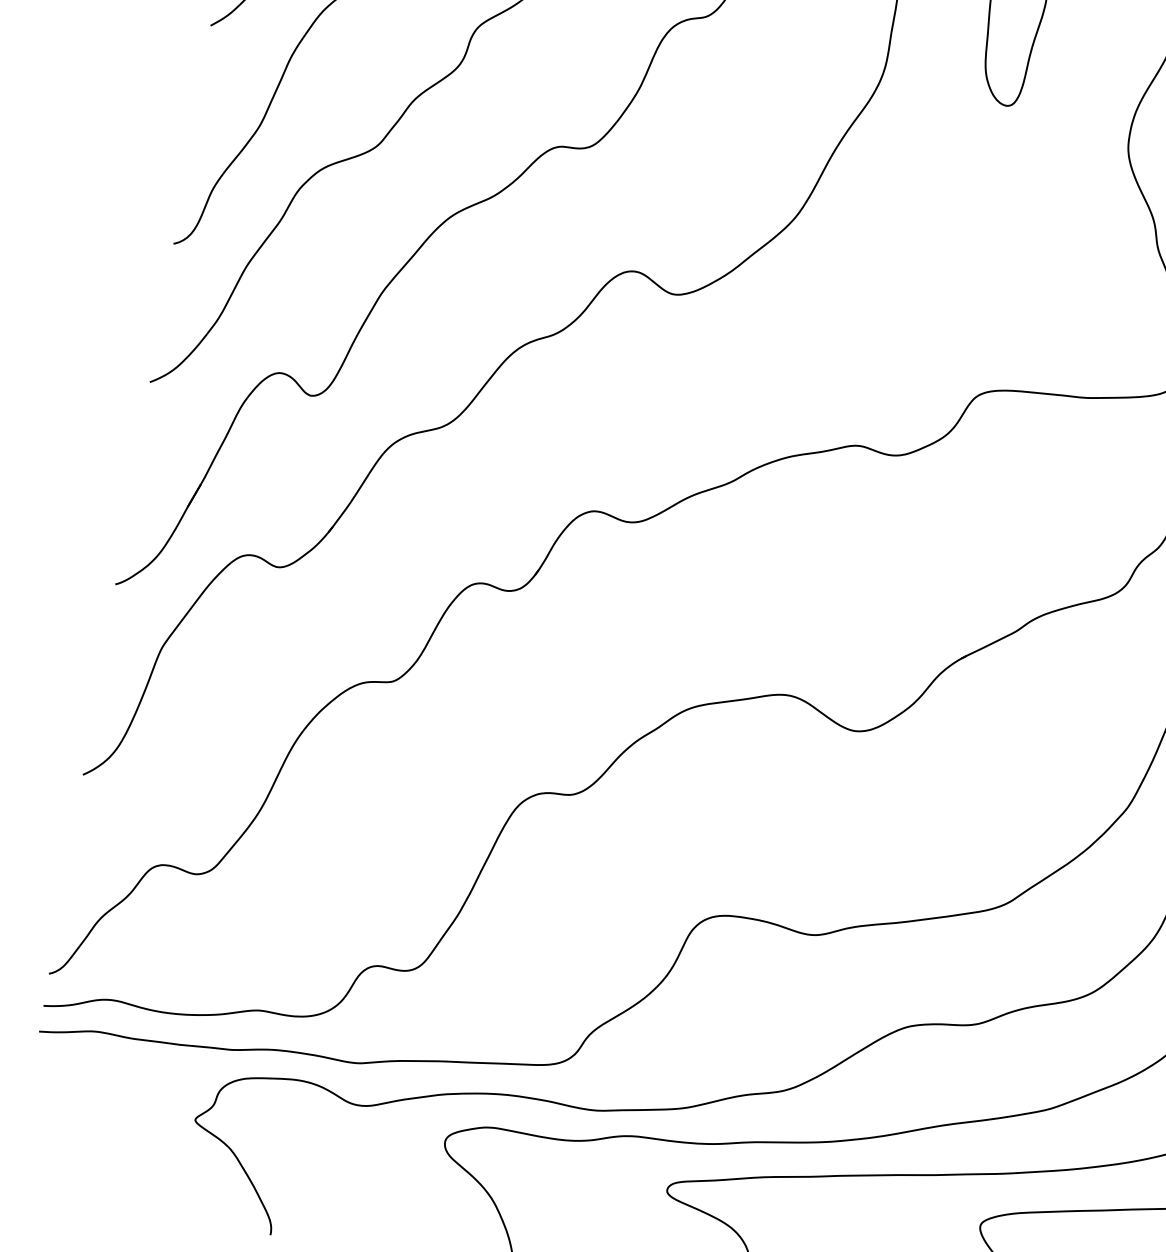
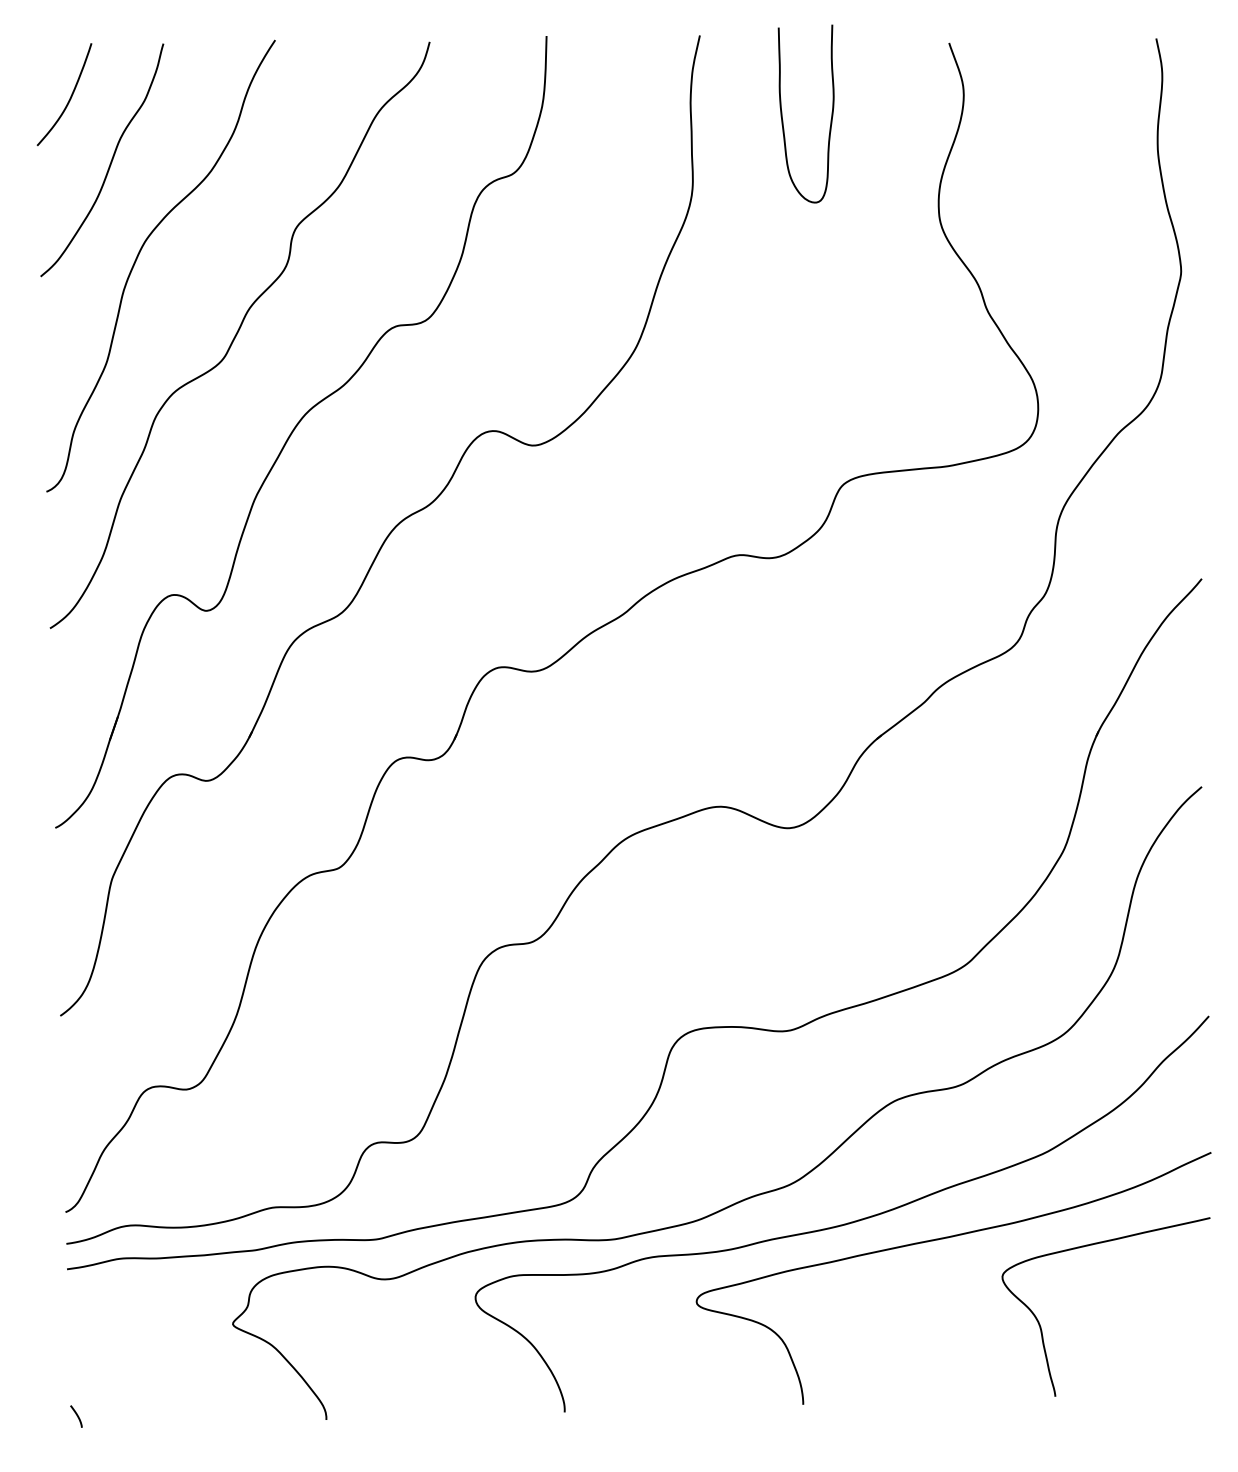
curve: (19, 1180) -> (76, 1415), added

